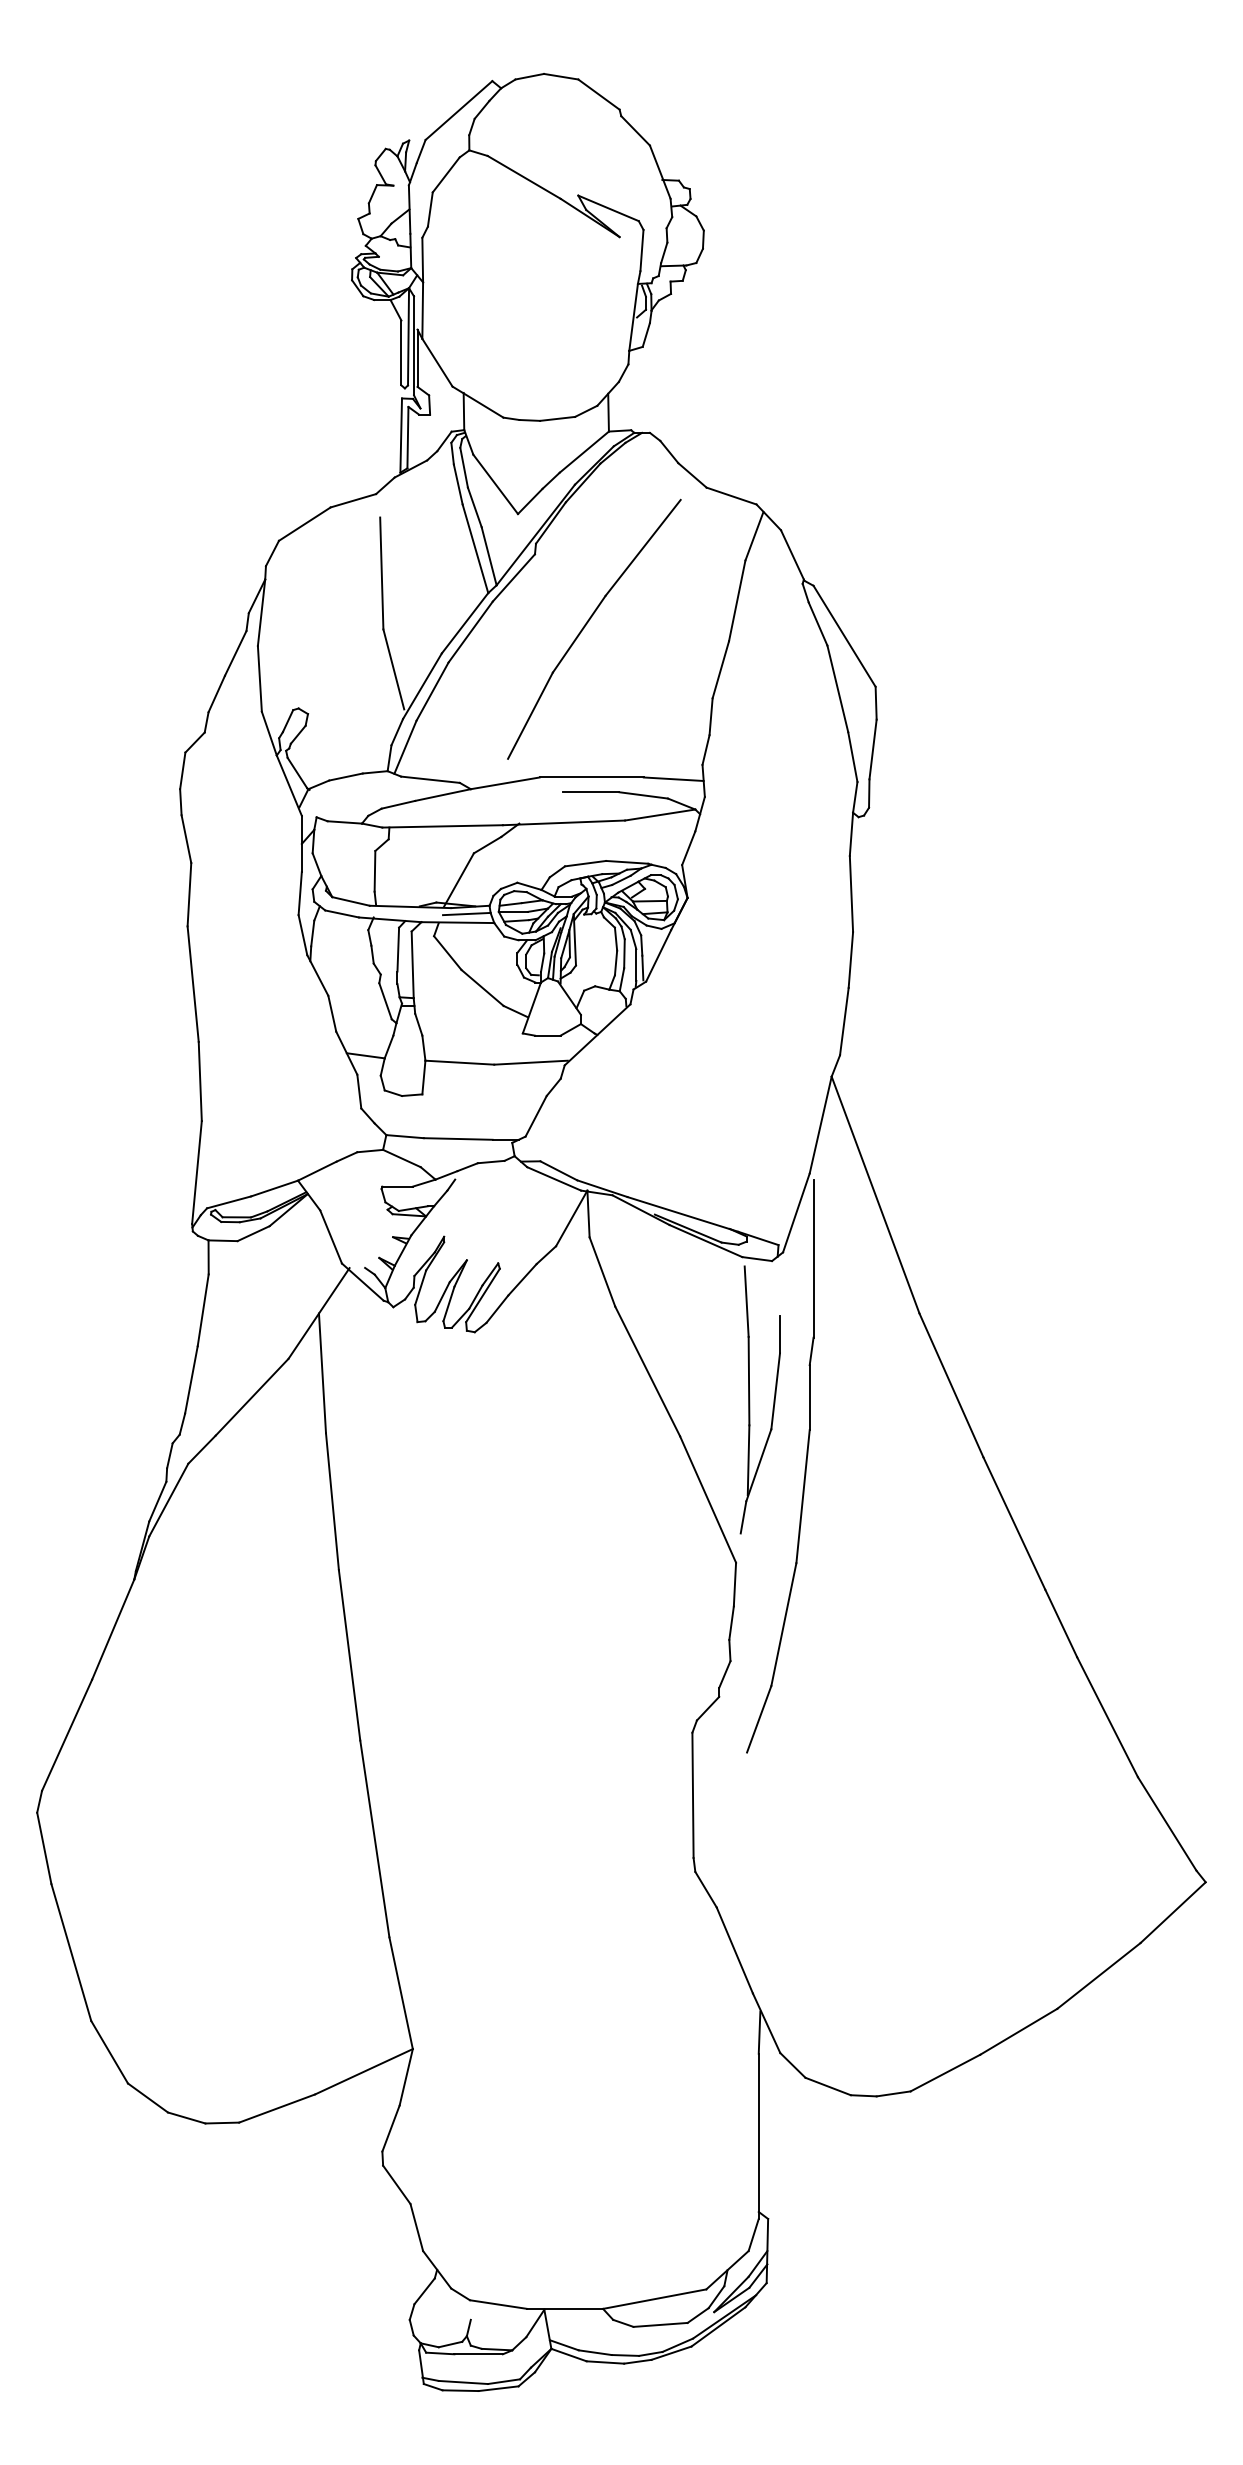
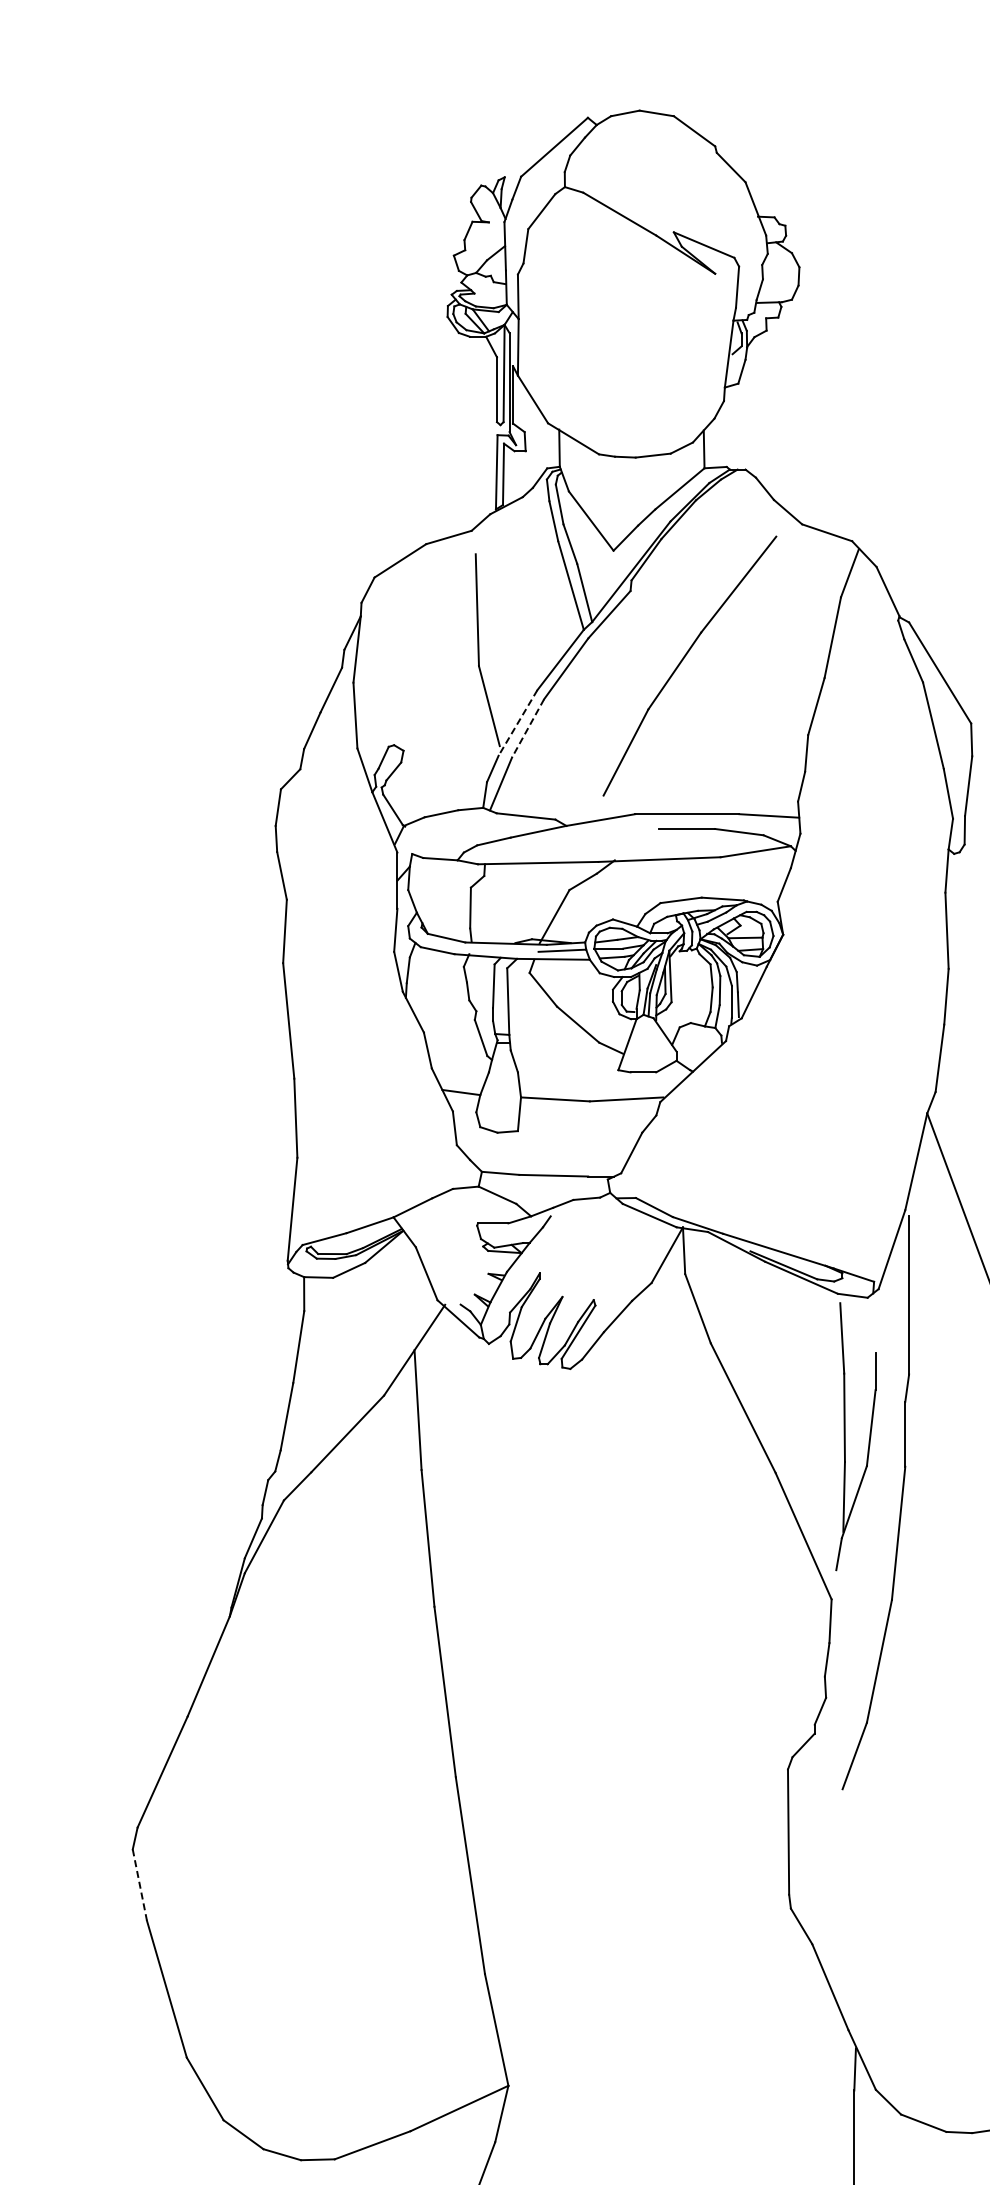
line: (422, 686) -> (518, 723), solid -> dashed
line: (432, 692) -> (528, 729), solid -> dashed
line: (44, 1848) -> (140, 1885), solid -> dashed

